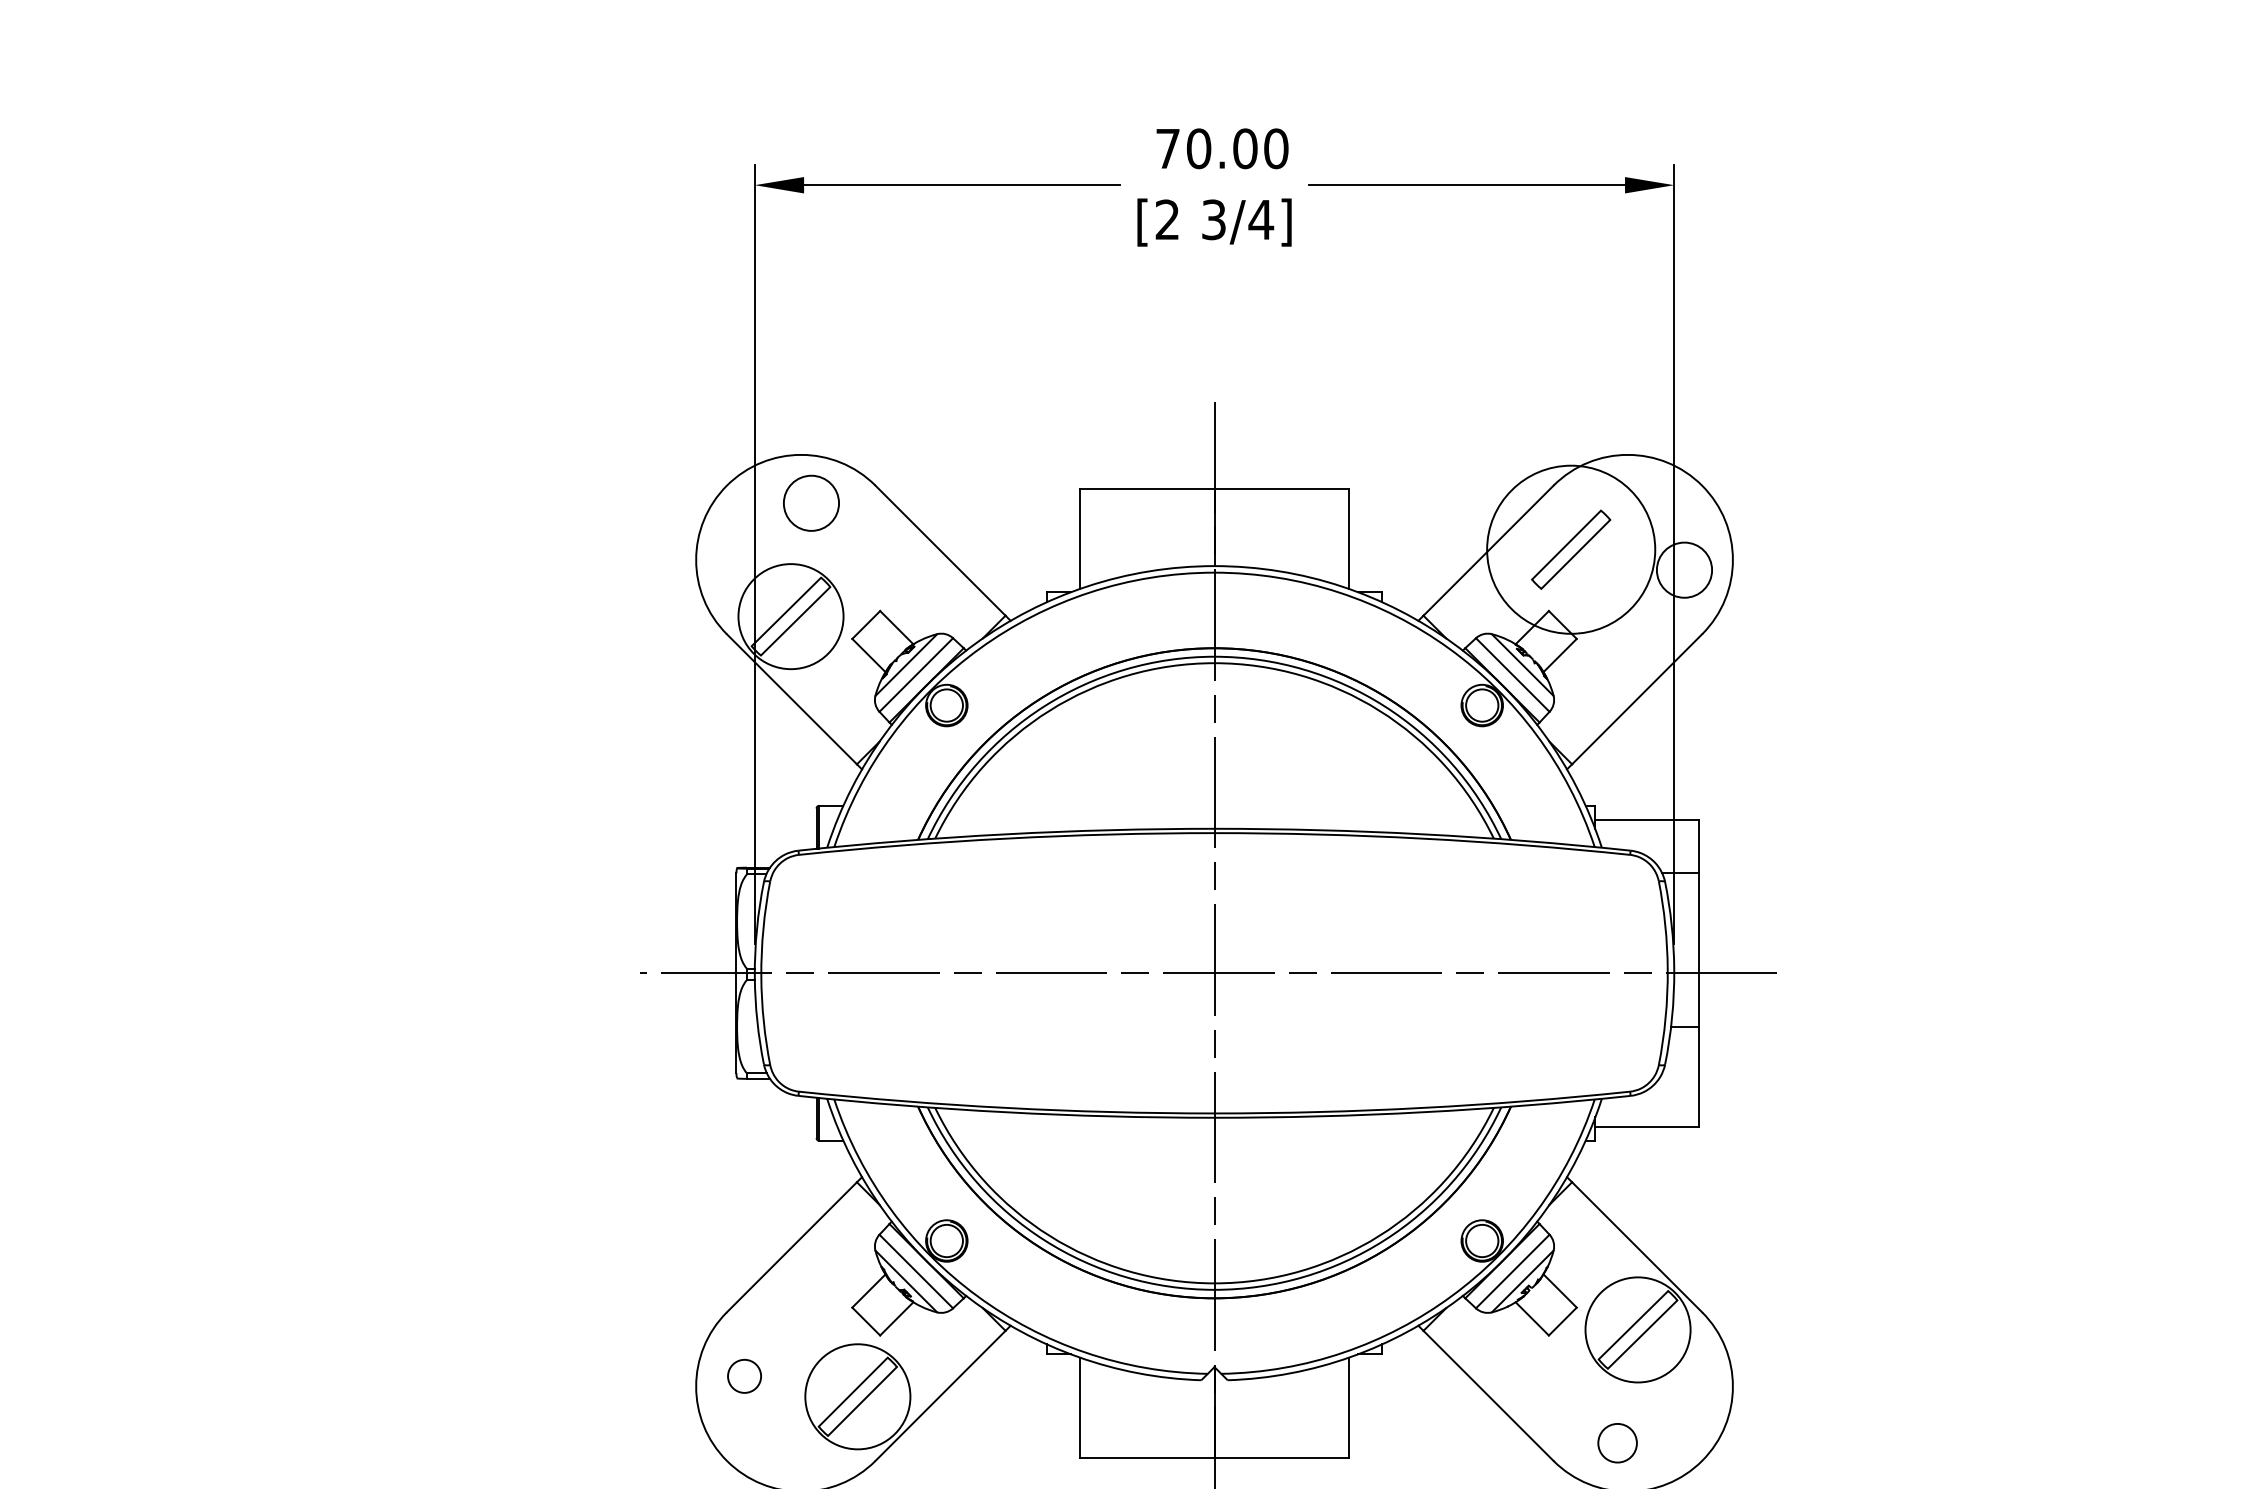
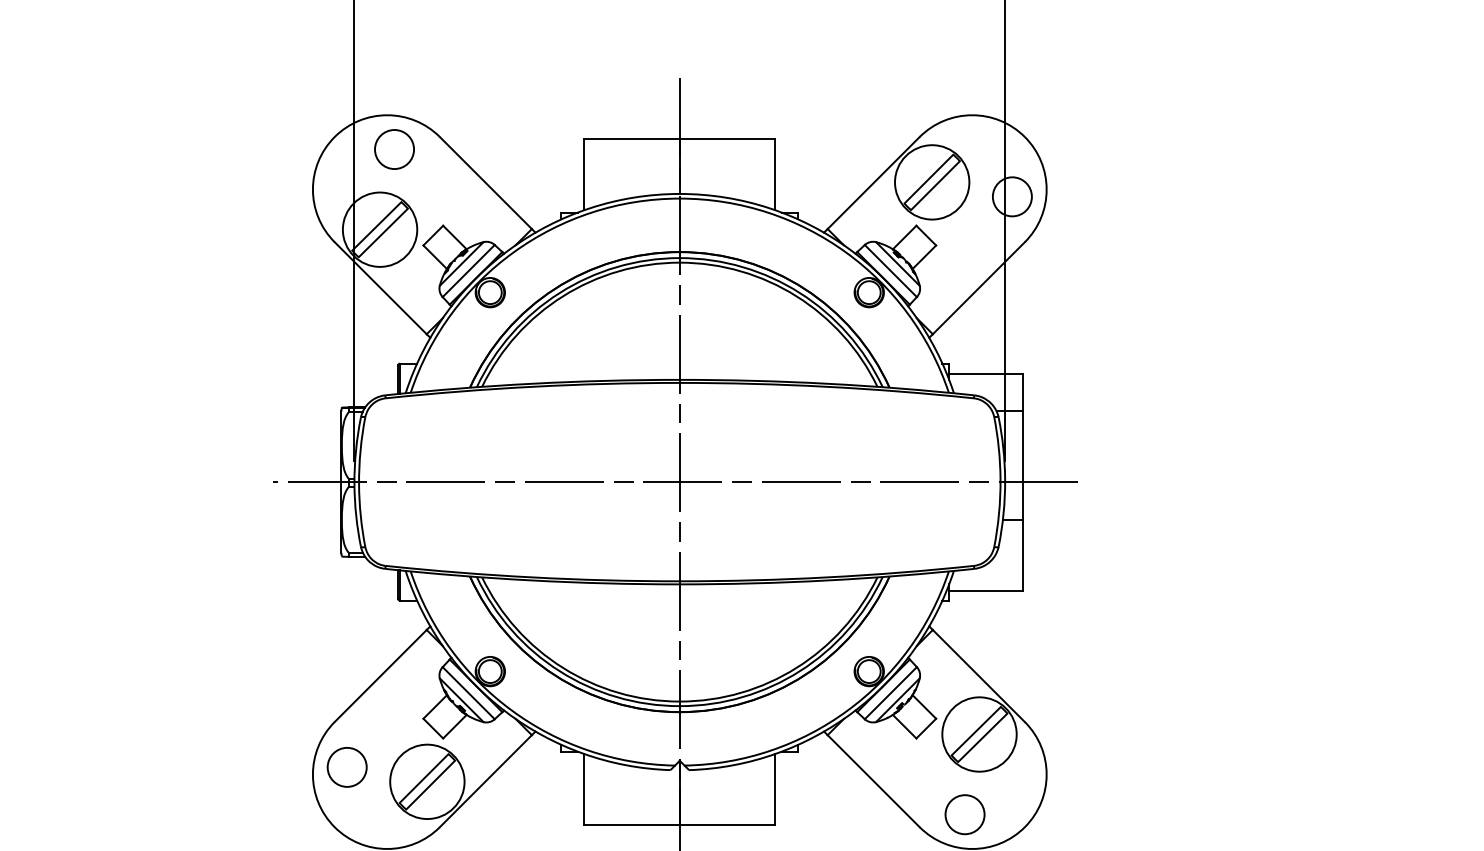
circle: (1570, 549) -> (931, 182), size x0.62
circle: (744, 1375) -> (347, 766), size x1.67
circle: (1617, 1442) -> (964, 814), size x1.43

